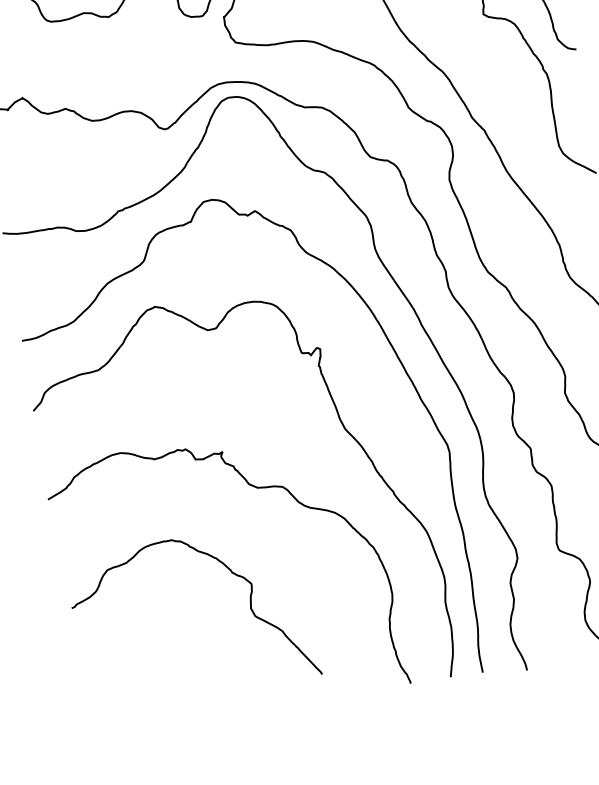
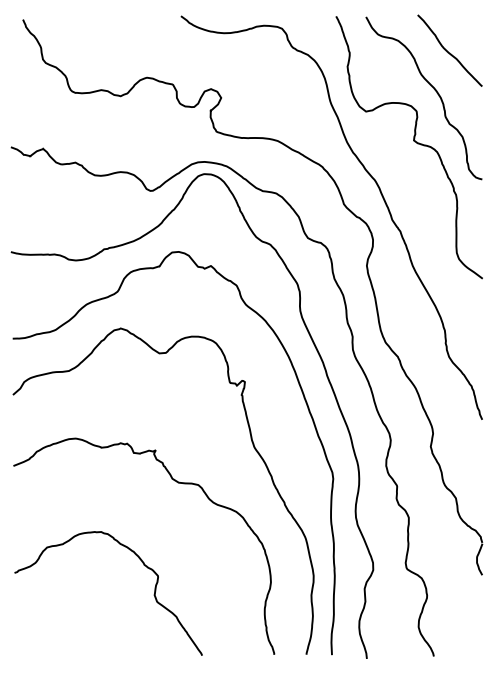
curve: (231, 573) -> (143, 565), moved

